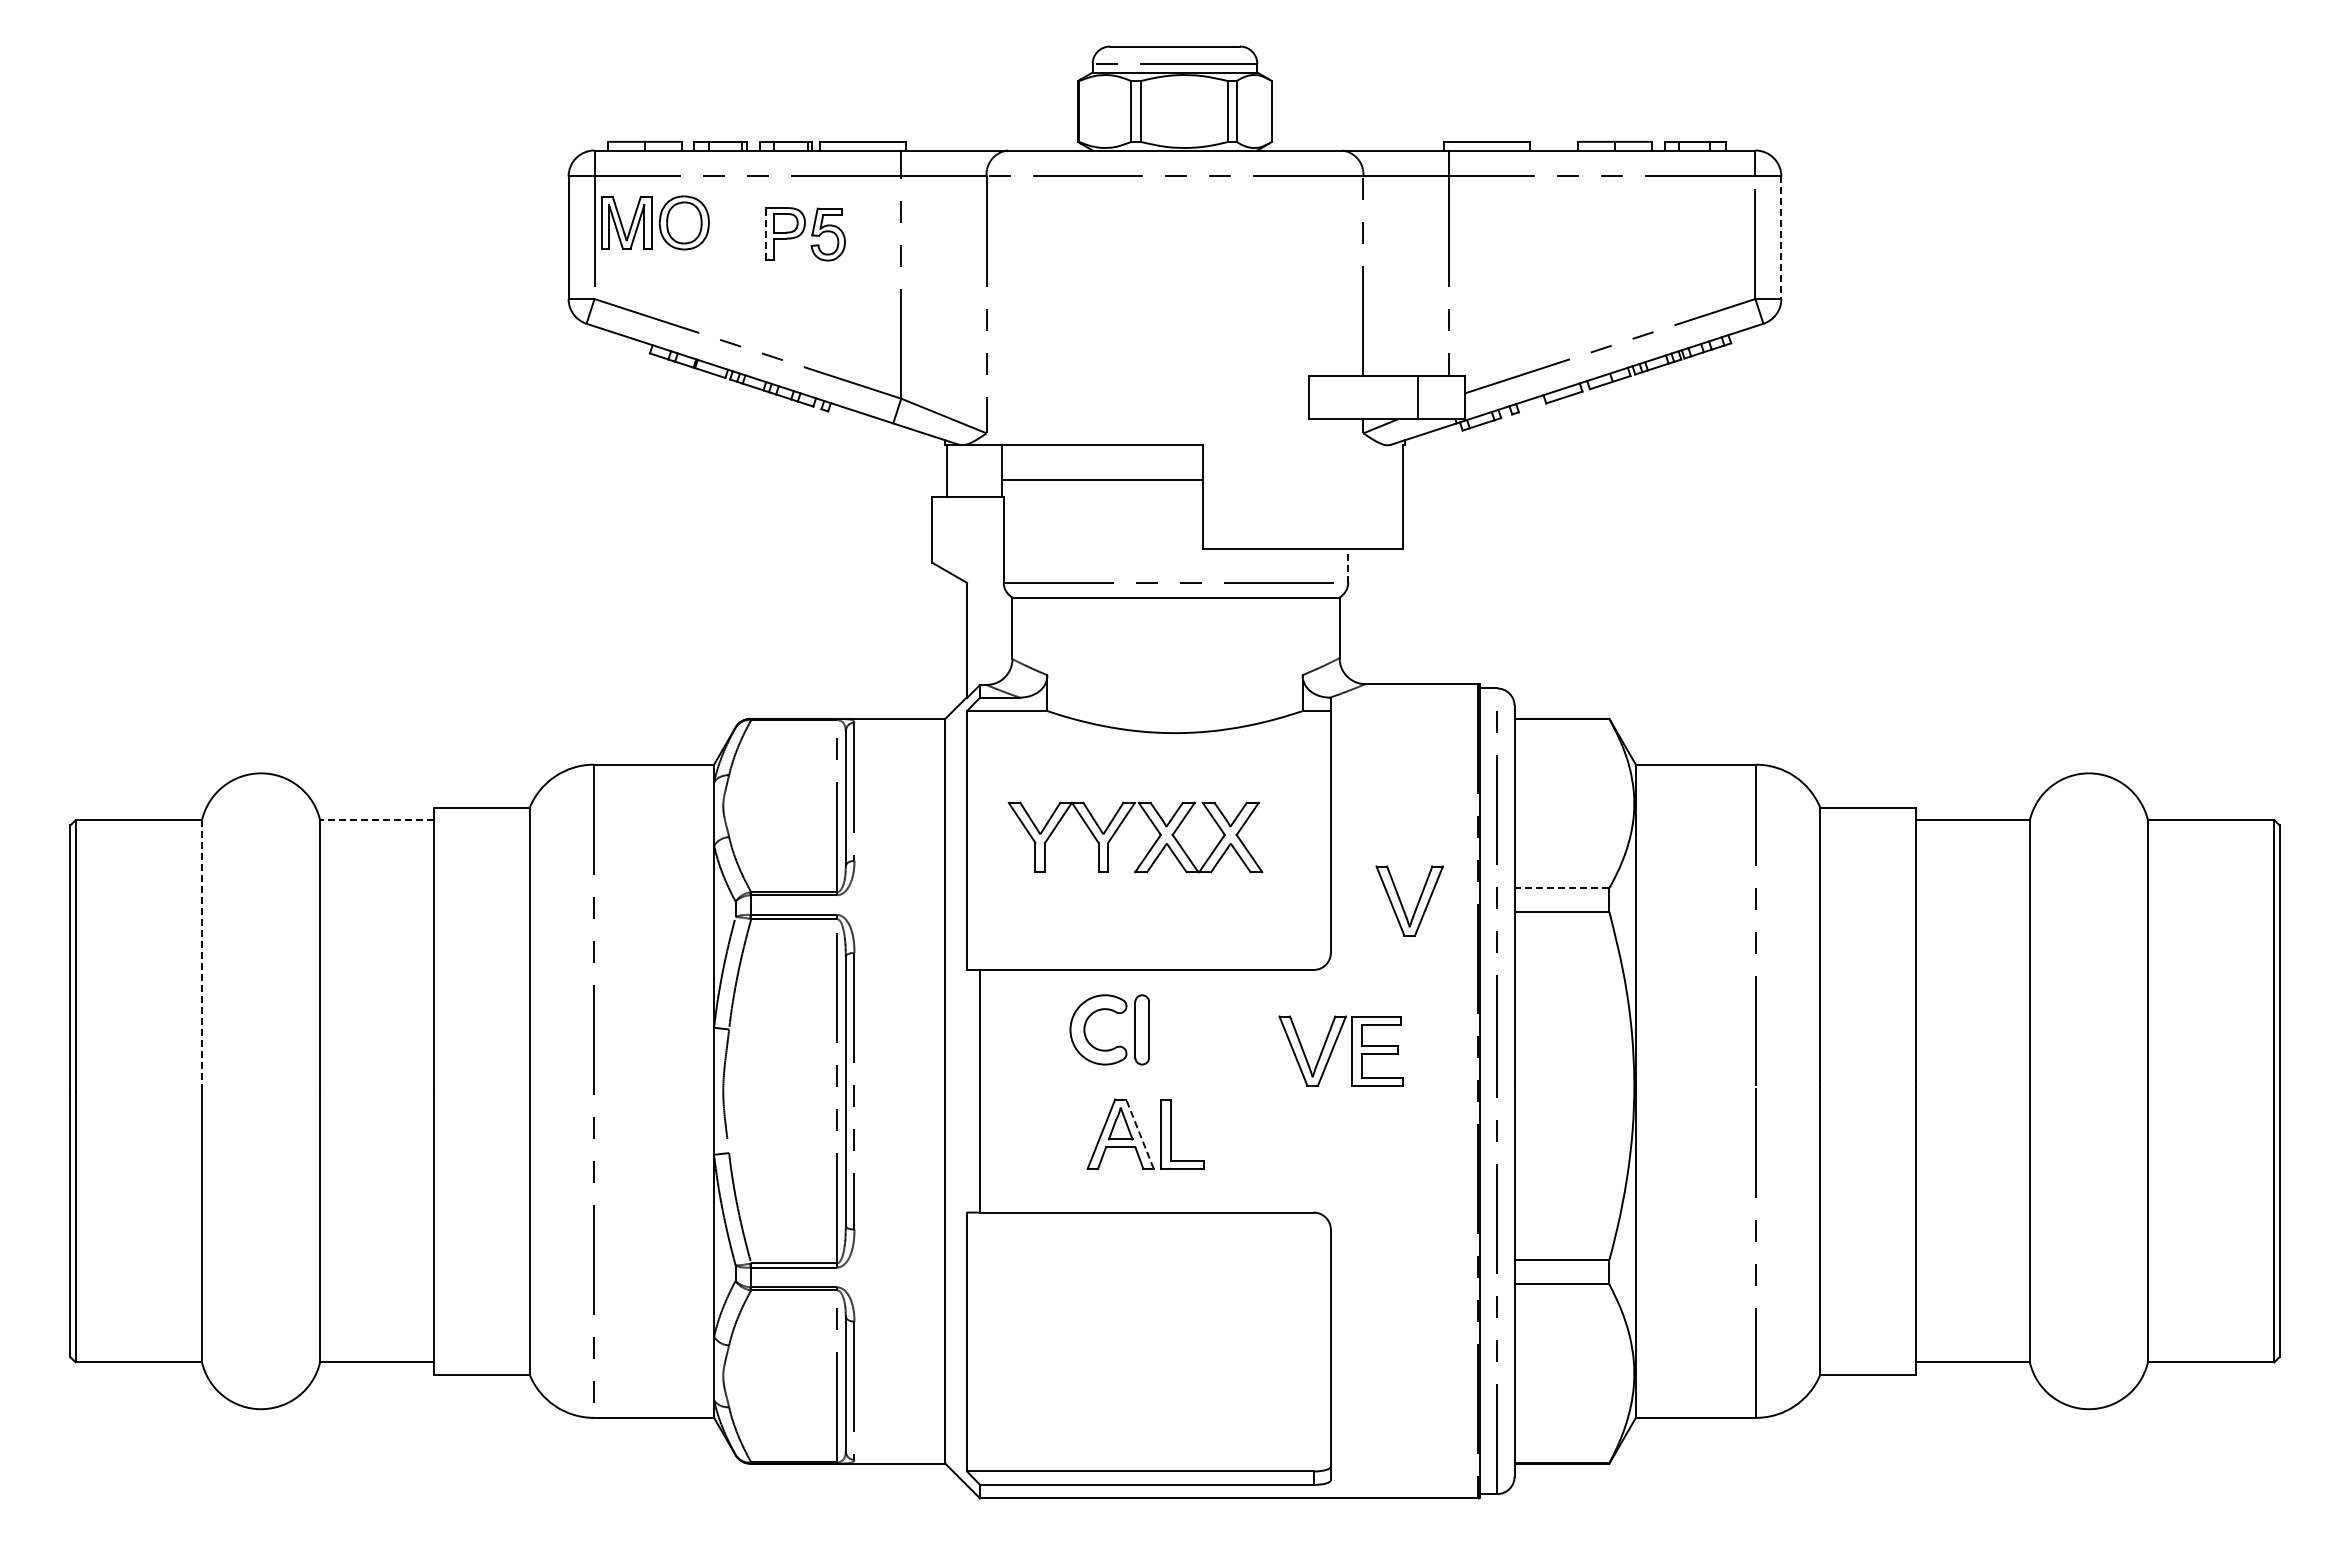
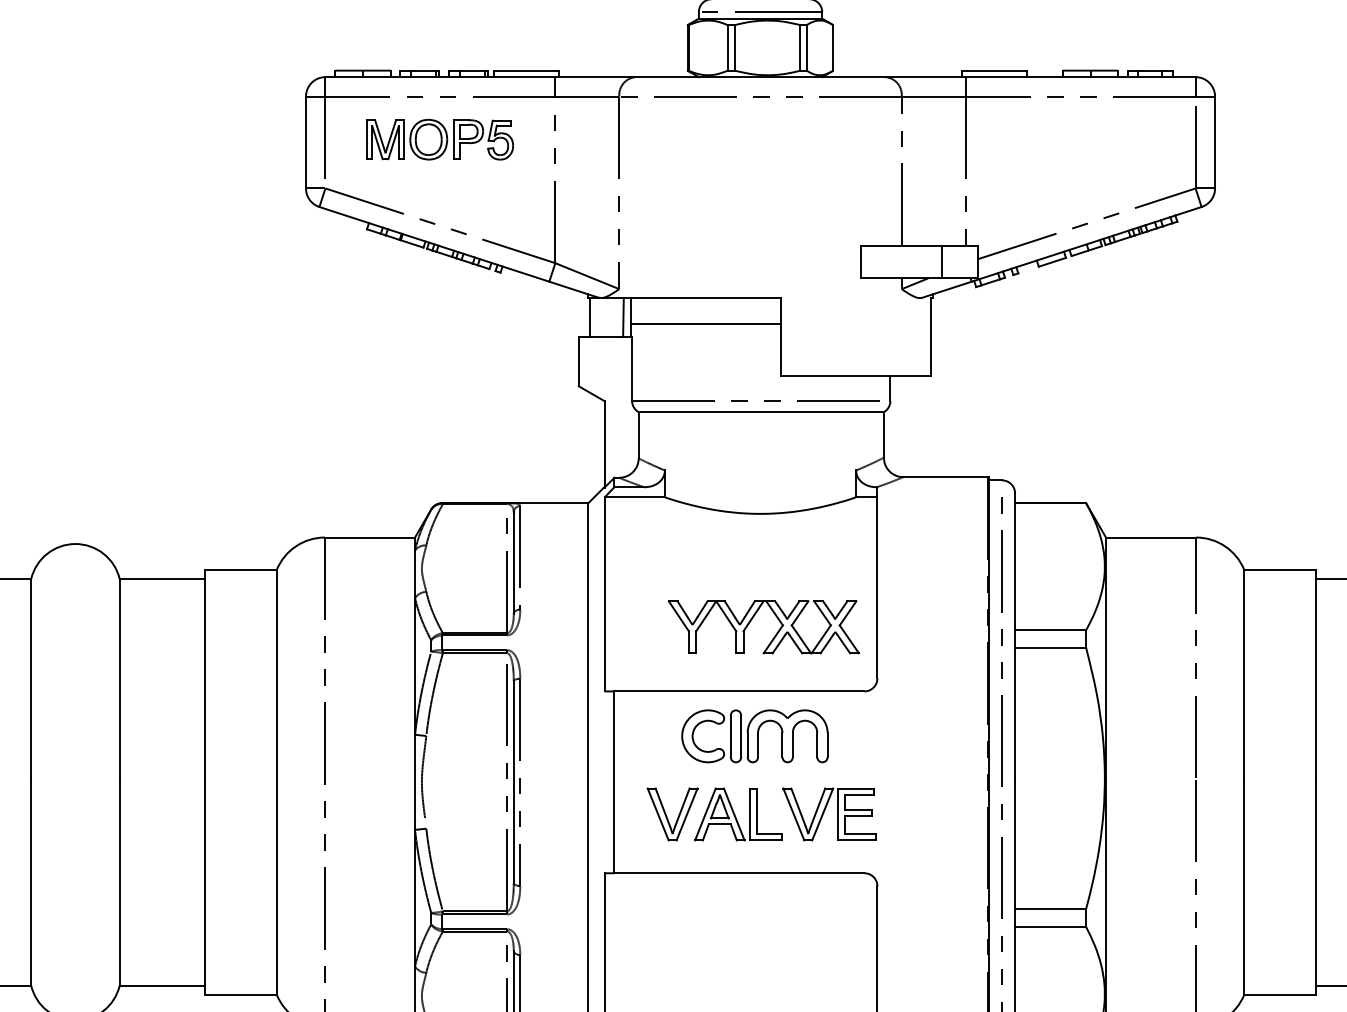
part: (655, 222) -> (407, 139), moved
line: (766, 233) -> (454, 139), dashed -> solid
line: (1781, 238) -> (1215, 143), dashed -> solid
line: (991, 471) -> (622, 317), added
line: (1348, 565) -> (890, 388), dashed -> solid
line: (376, 820) -> (161, 579), dashed -> solid
part: (1151, 846) -> (775, 634), moved
line: (1561, 888) -> (1050, 630), dashed -> solid
part: (1402, 903) -> (667, 816), moved
line: (202, 955) -> (31, 680), dashed -> solid
part: (1211, 1029) -> (787, 736), added
part: (1334, 1047) -> (824, 811), moved
line: (1139, 1133) -> (733, 813), dashed -> solid

